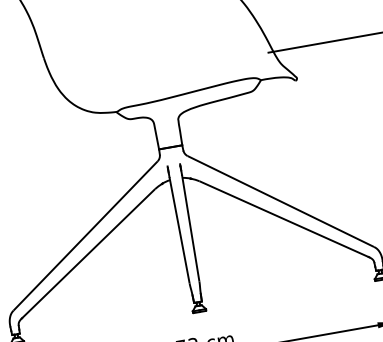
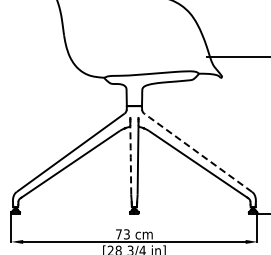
line: (279, 201) -> (197, 152), solid -> dashed
line: (178, 227) -> (130, 157), solid -> dashed

